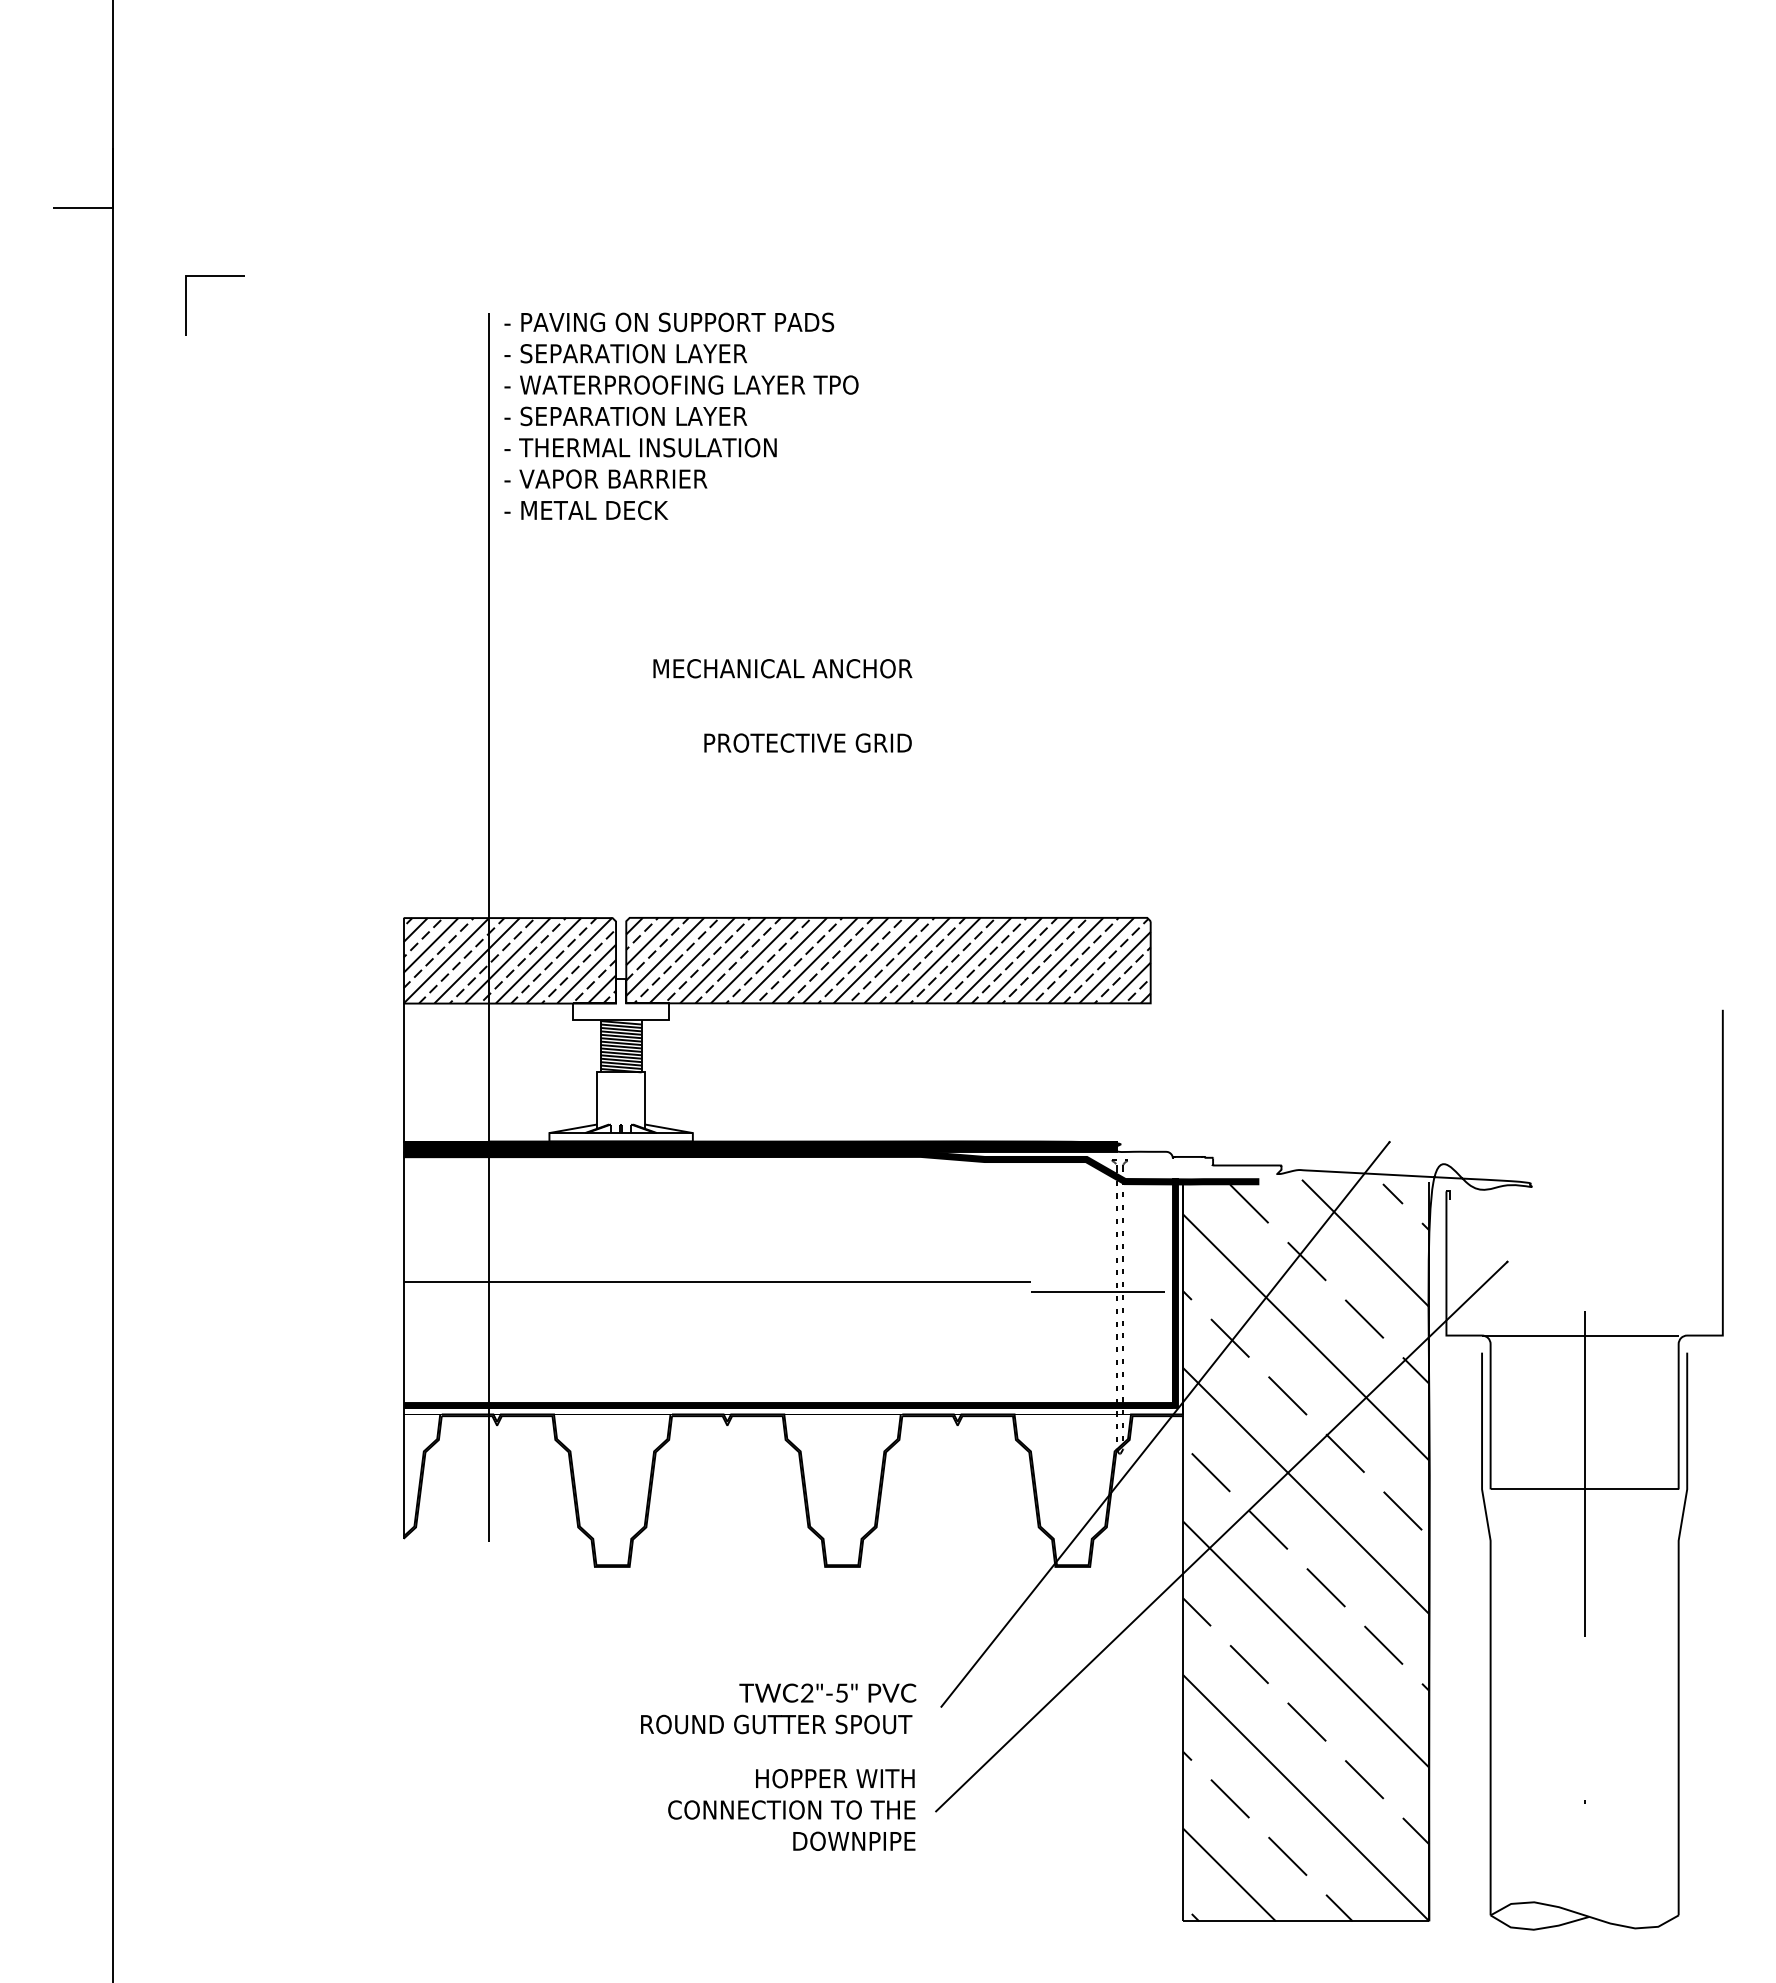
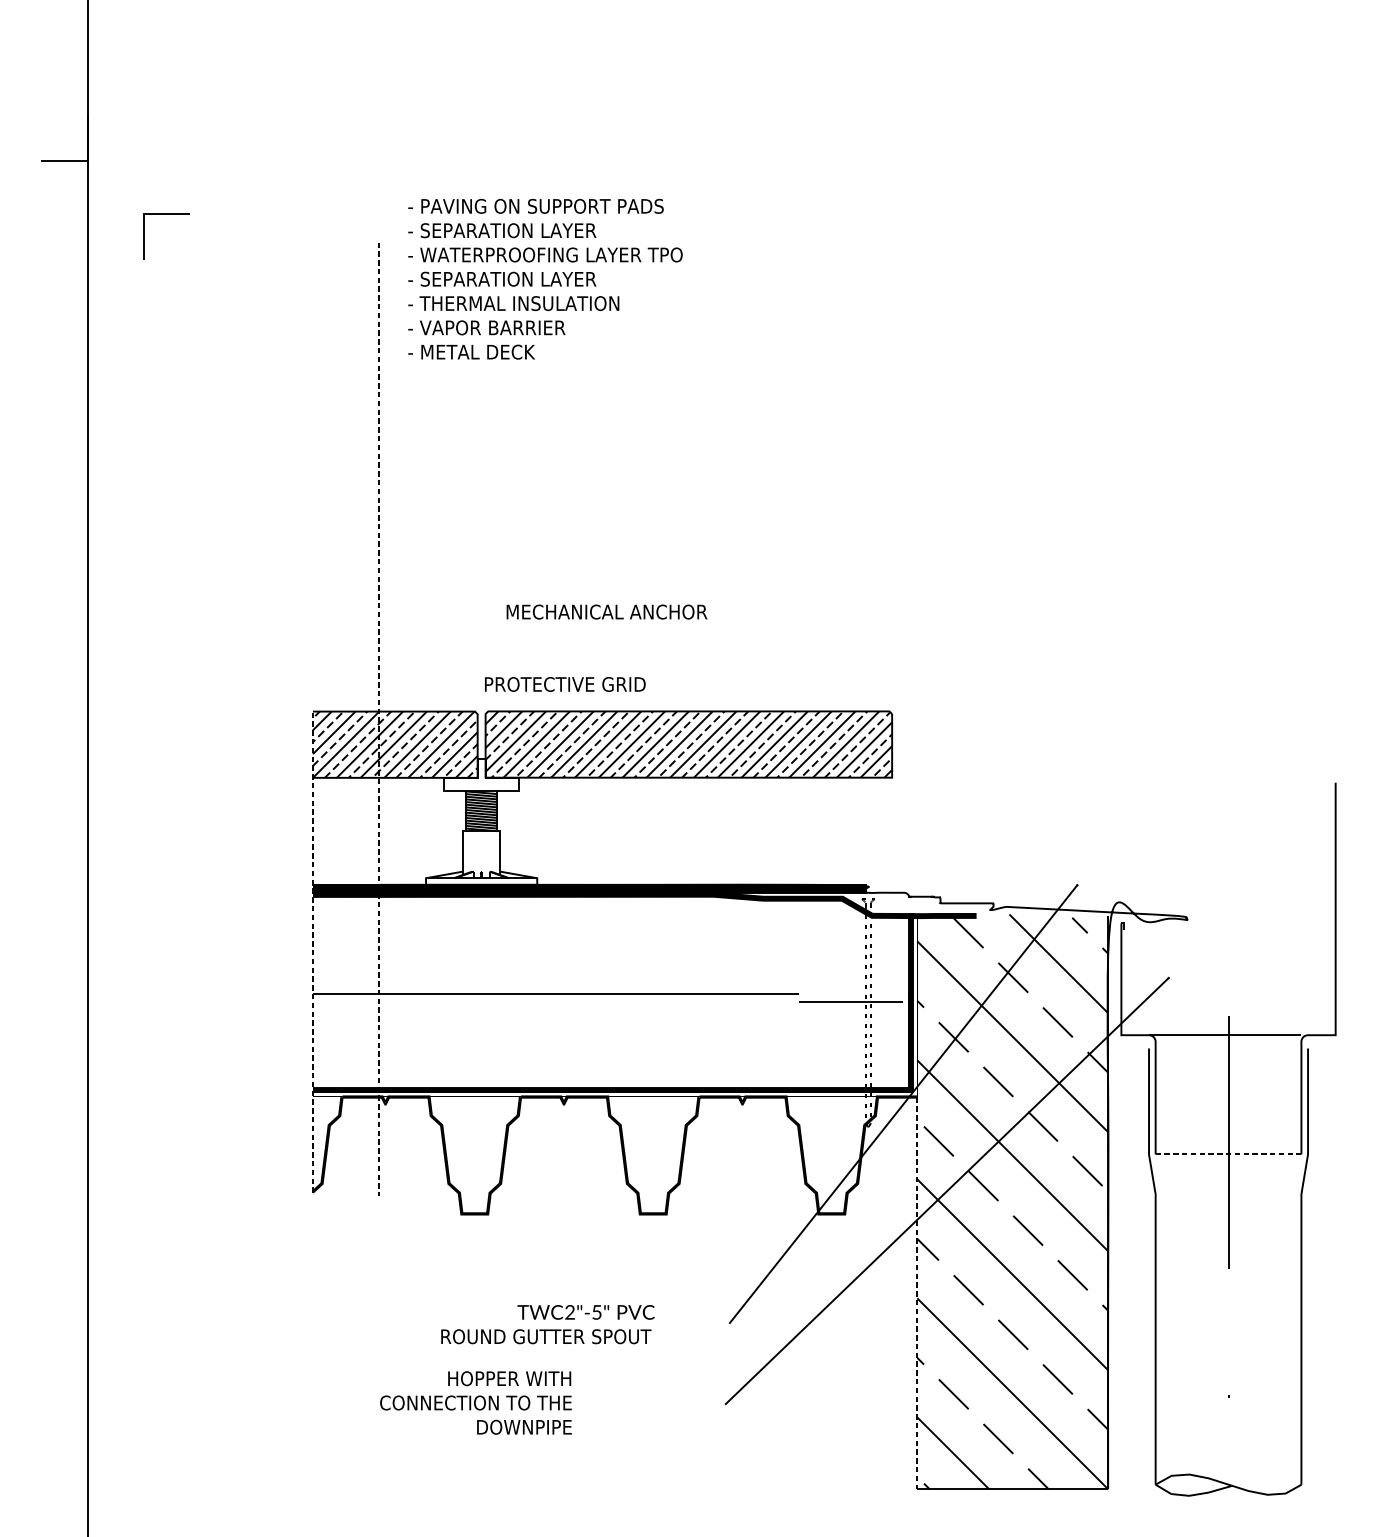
text: (681, 416) -> (545, 279), moved
text: (782, 668) -> (606, 611), moved
text: (807, 742) -> (564, 684), moved
line: (489, 927) -> (379, 718), solid -> dashed
line: (403, 1227) -> (312, 951), solid -> dashed
line: (1585, 1489) -> (1229, 1154), solid -> dashed
line: (1183, 1668) -> (917, 1293), solid -> dashed
text: (778, 1708) -> (547, 1324), moved
text: (791, 1809) -> (475, 1402), moved

